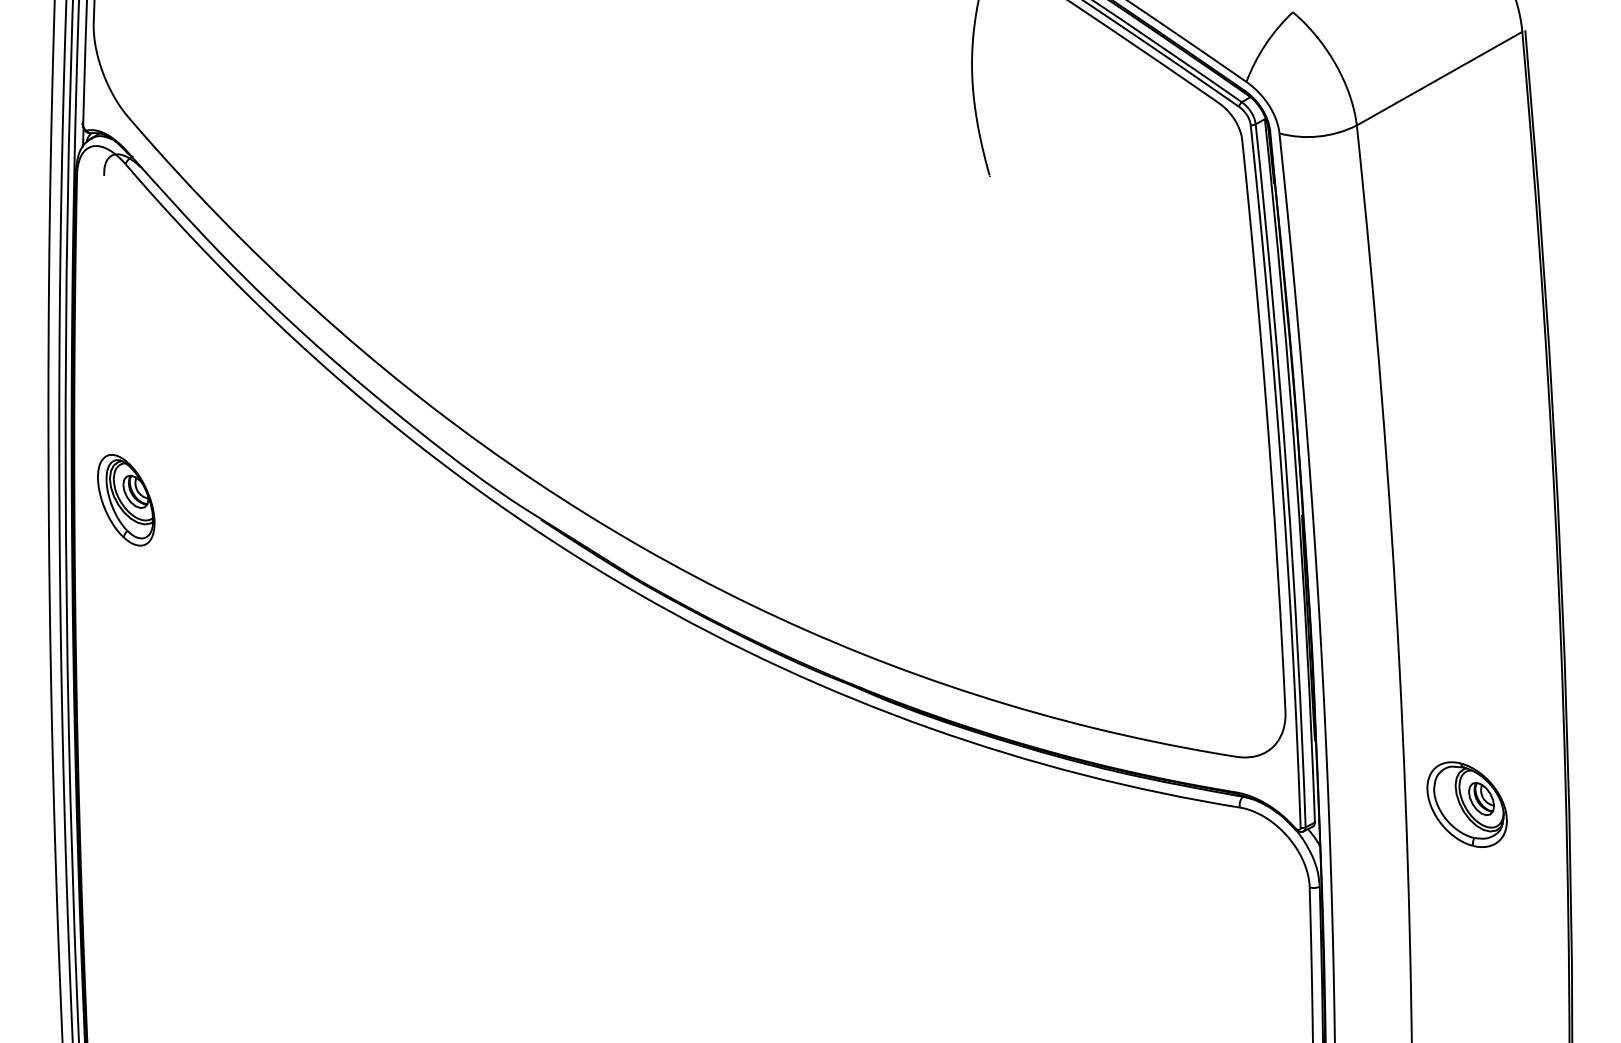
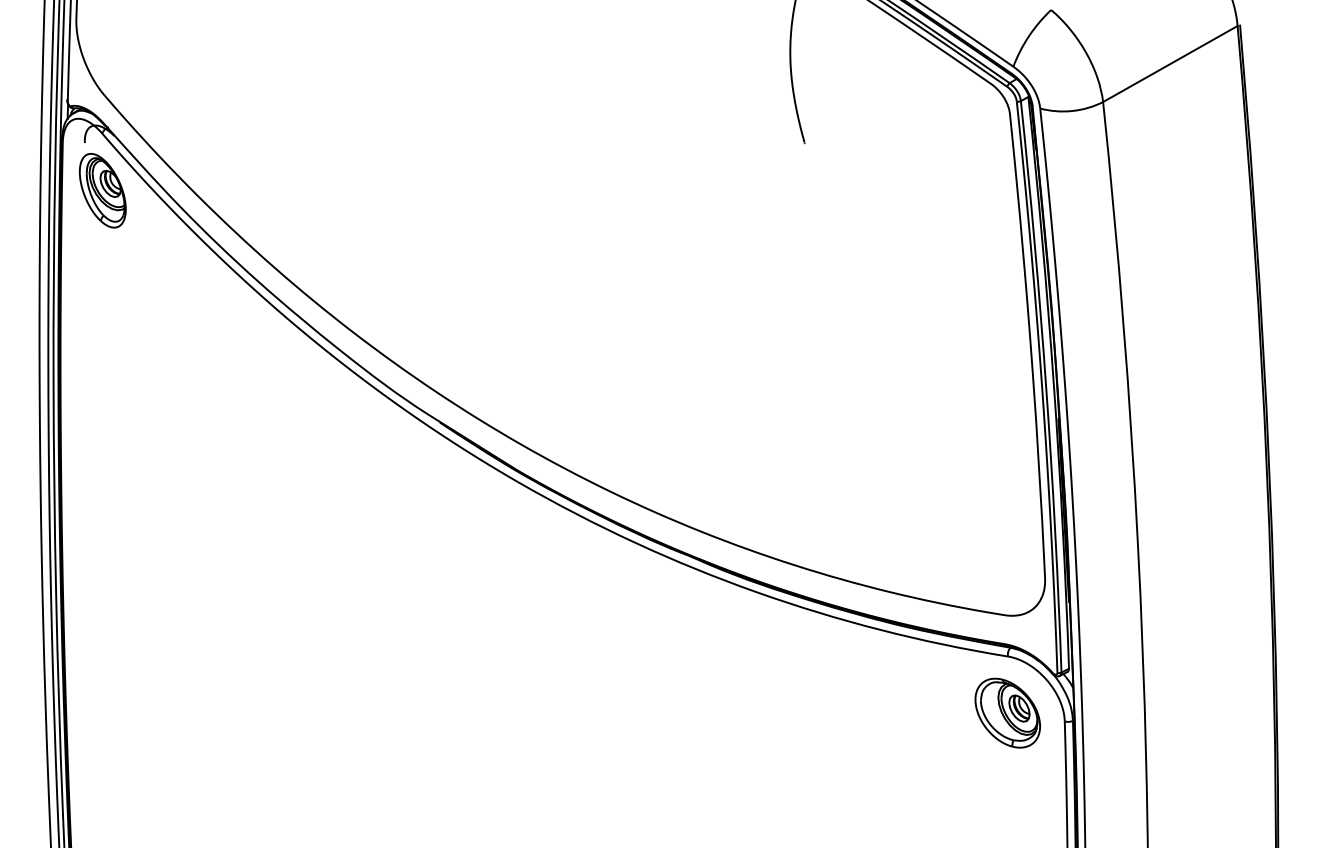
part: (125, 499) -> (102, 190), moved
part: (1466, 803) -> (1007, 712), moved

